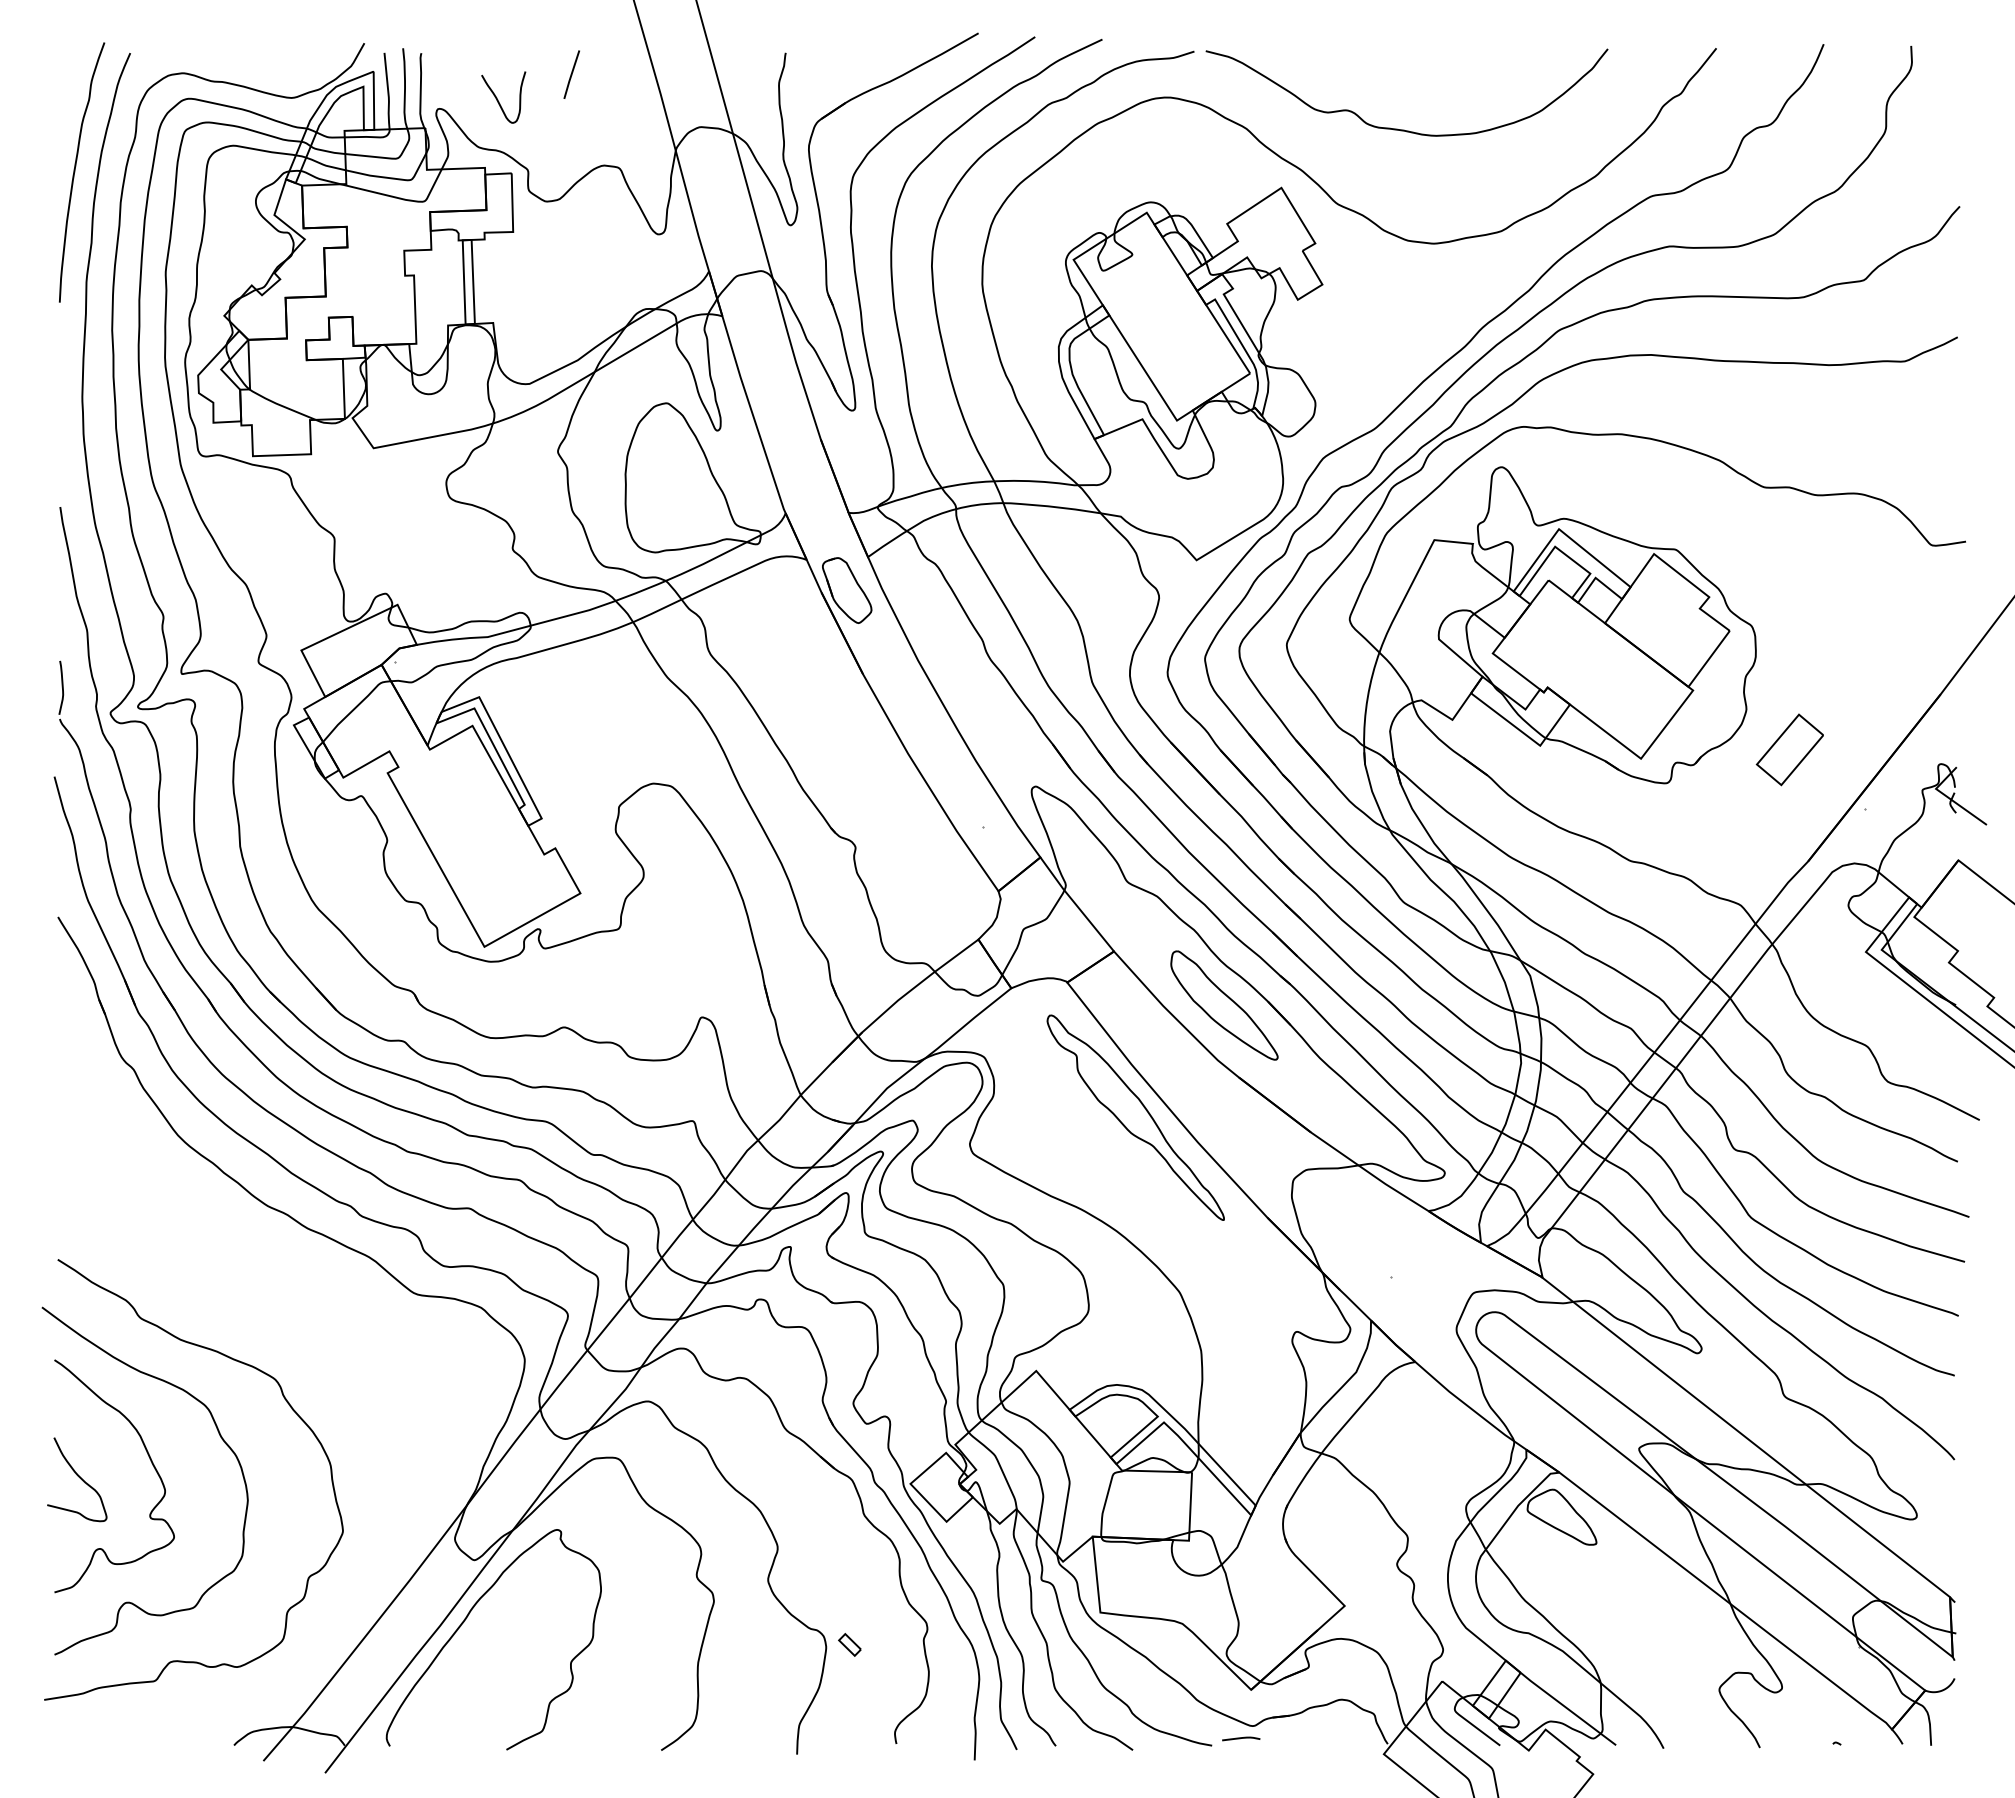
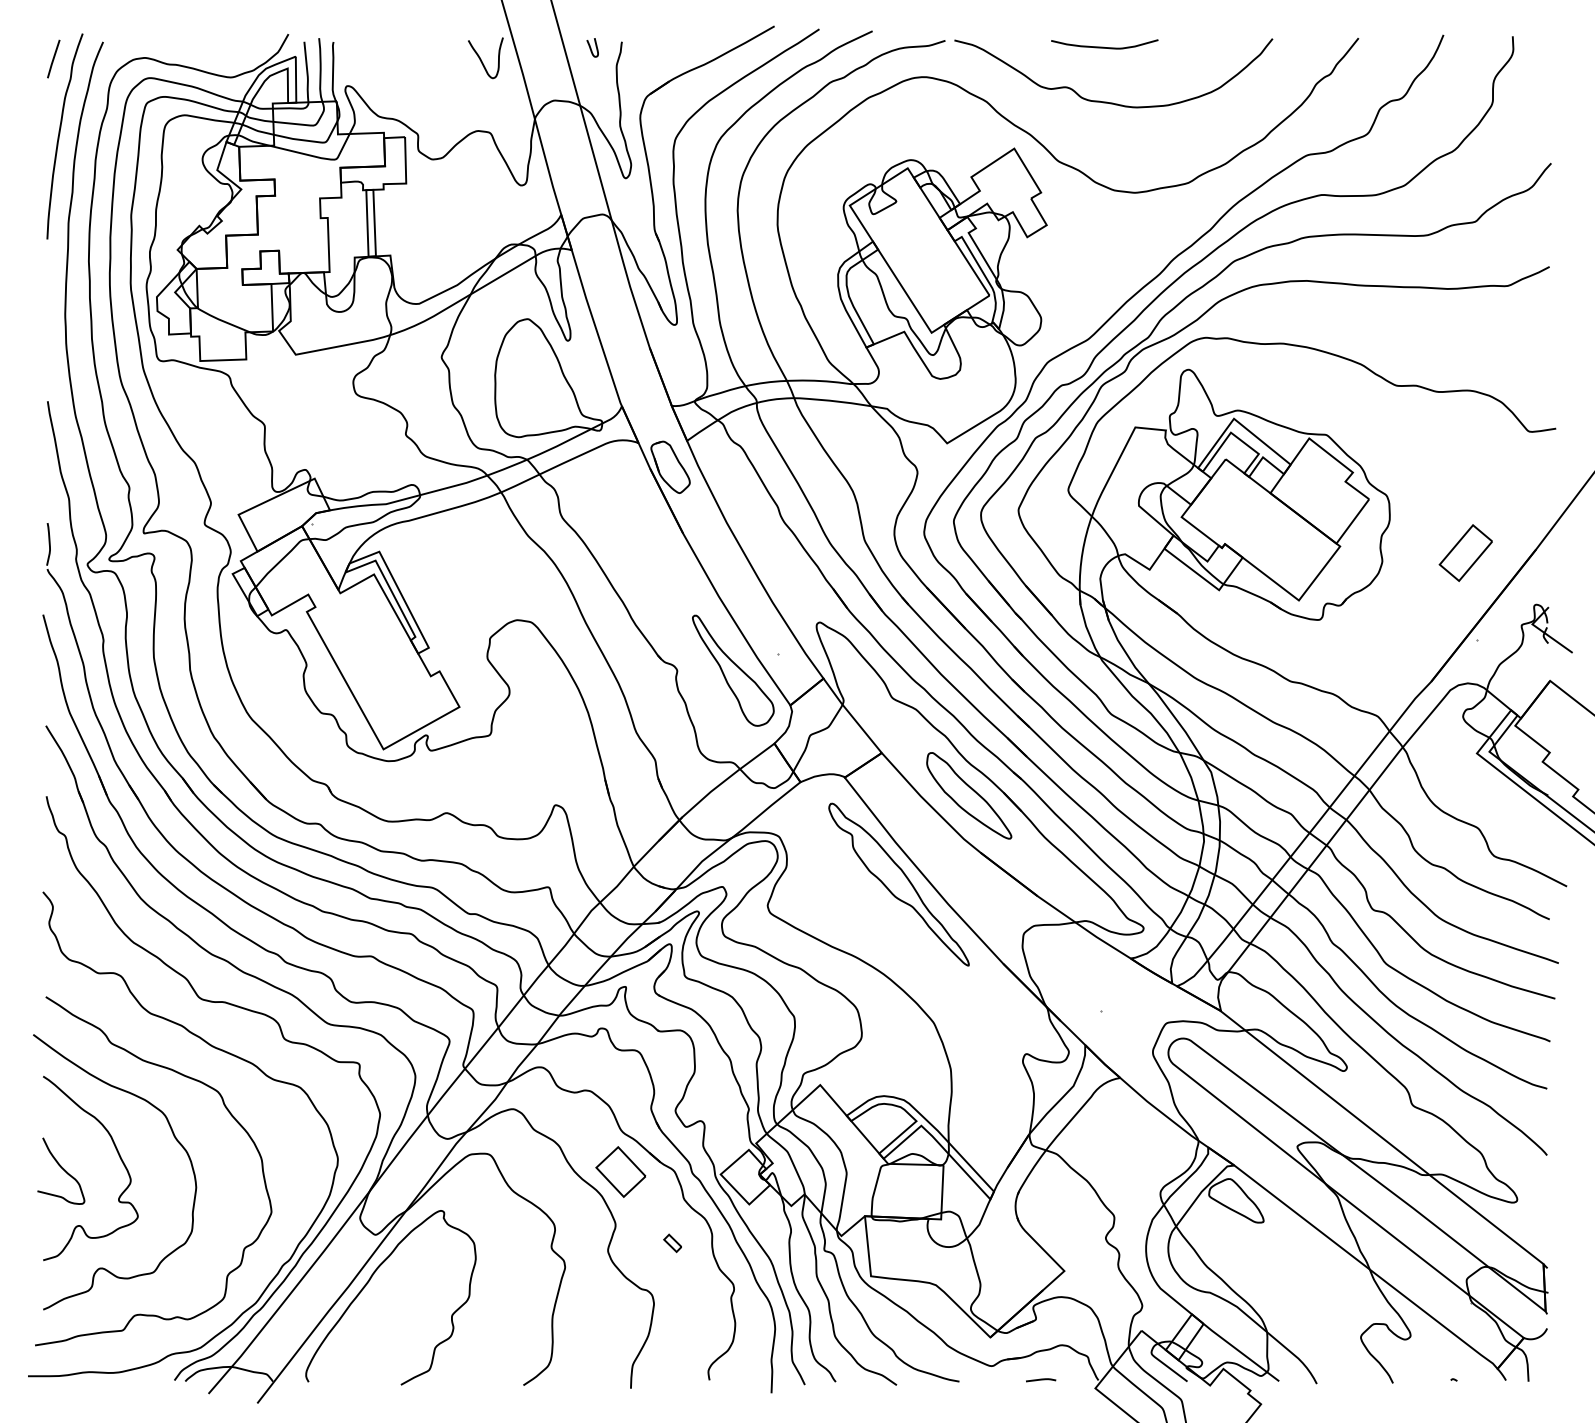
curve: (1395, 59) -> (1104, 47), added
curve: (746, 60) -> (590, 47), added
line: (571, 74) -> (53, 58), moved
curve: (498, 99) -> (481, 59), moved
part: (1789, 749) -> (1465, 552), moved
part: (926, 847) -> (733, 670), added
part: (275, 1326) -> (218, 1049), added
part: (784, 1480) -> (620, 1171), added
part: (849, 1644) -> (672, 1242), moved
curve: (1241, 1738) -> (1041, 1379), moved

